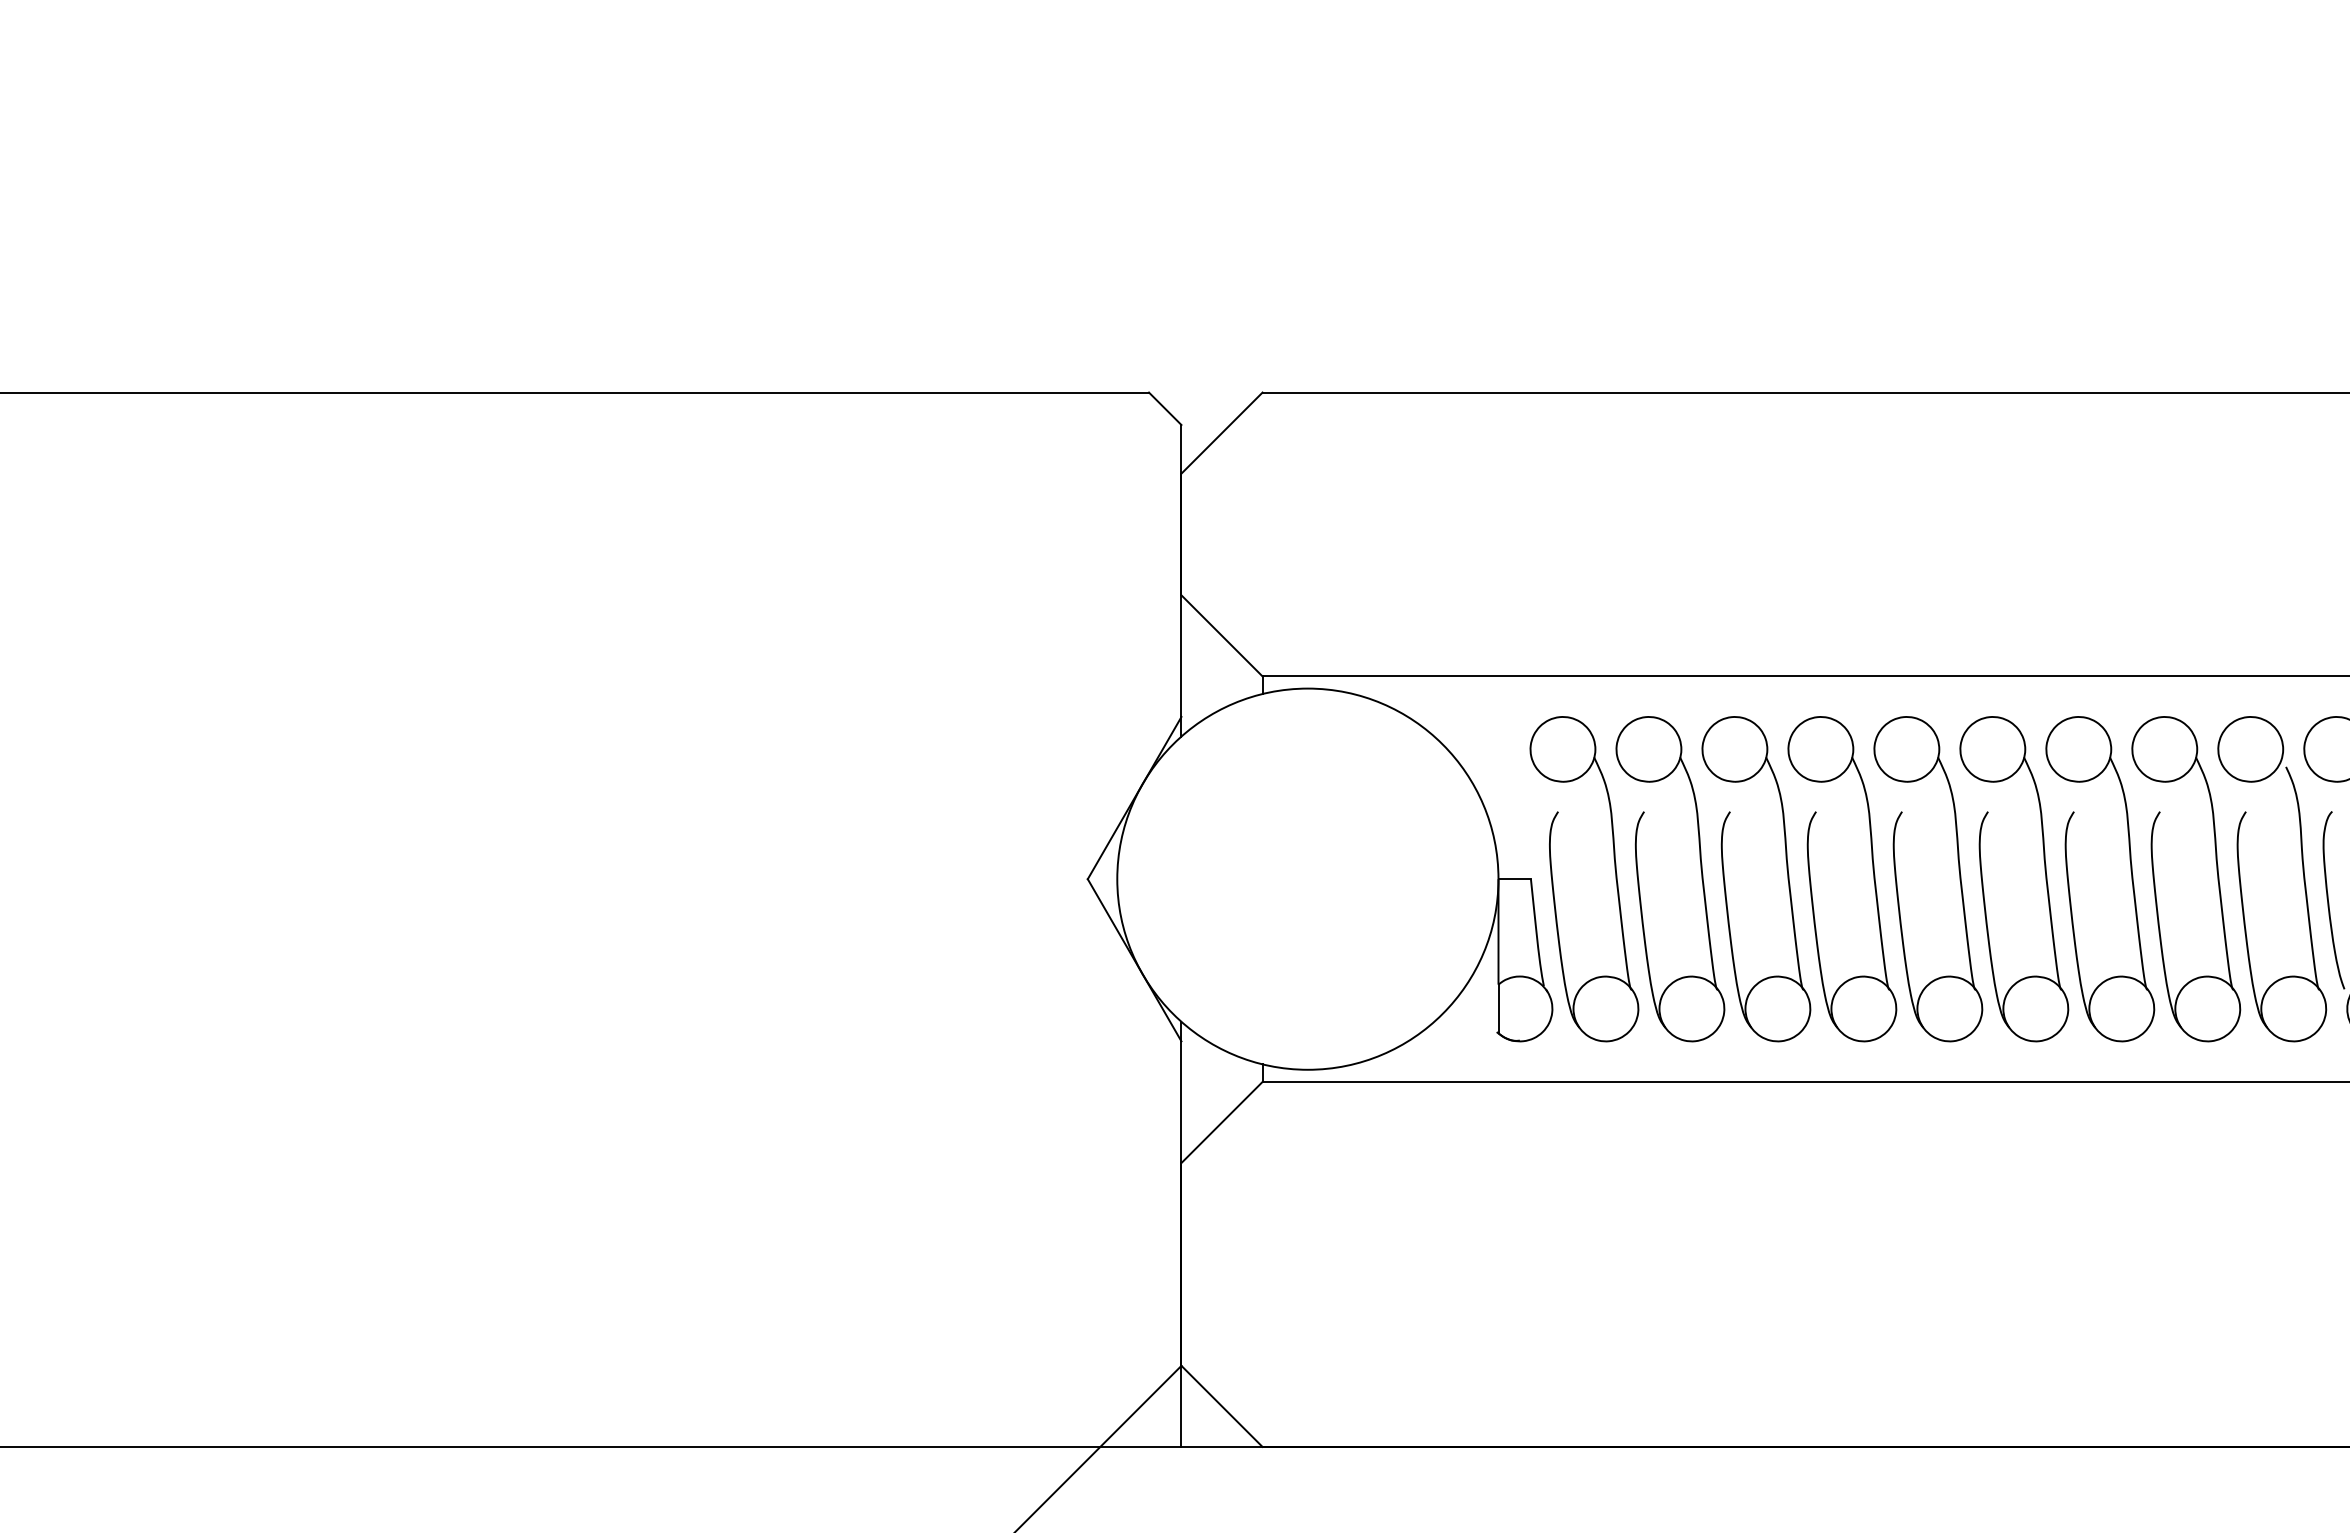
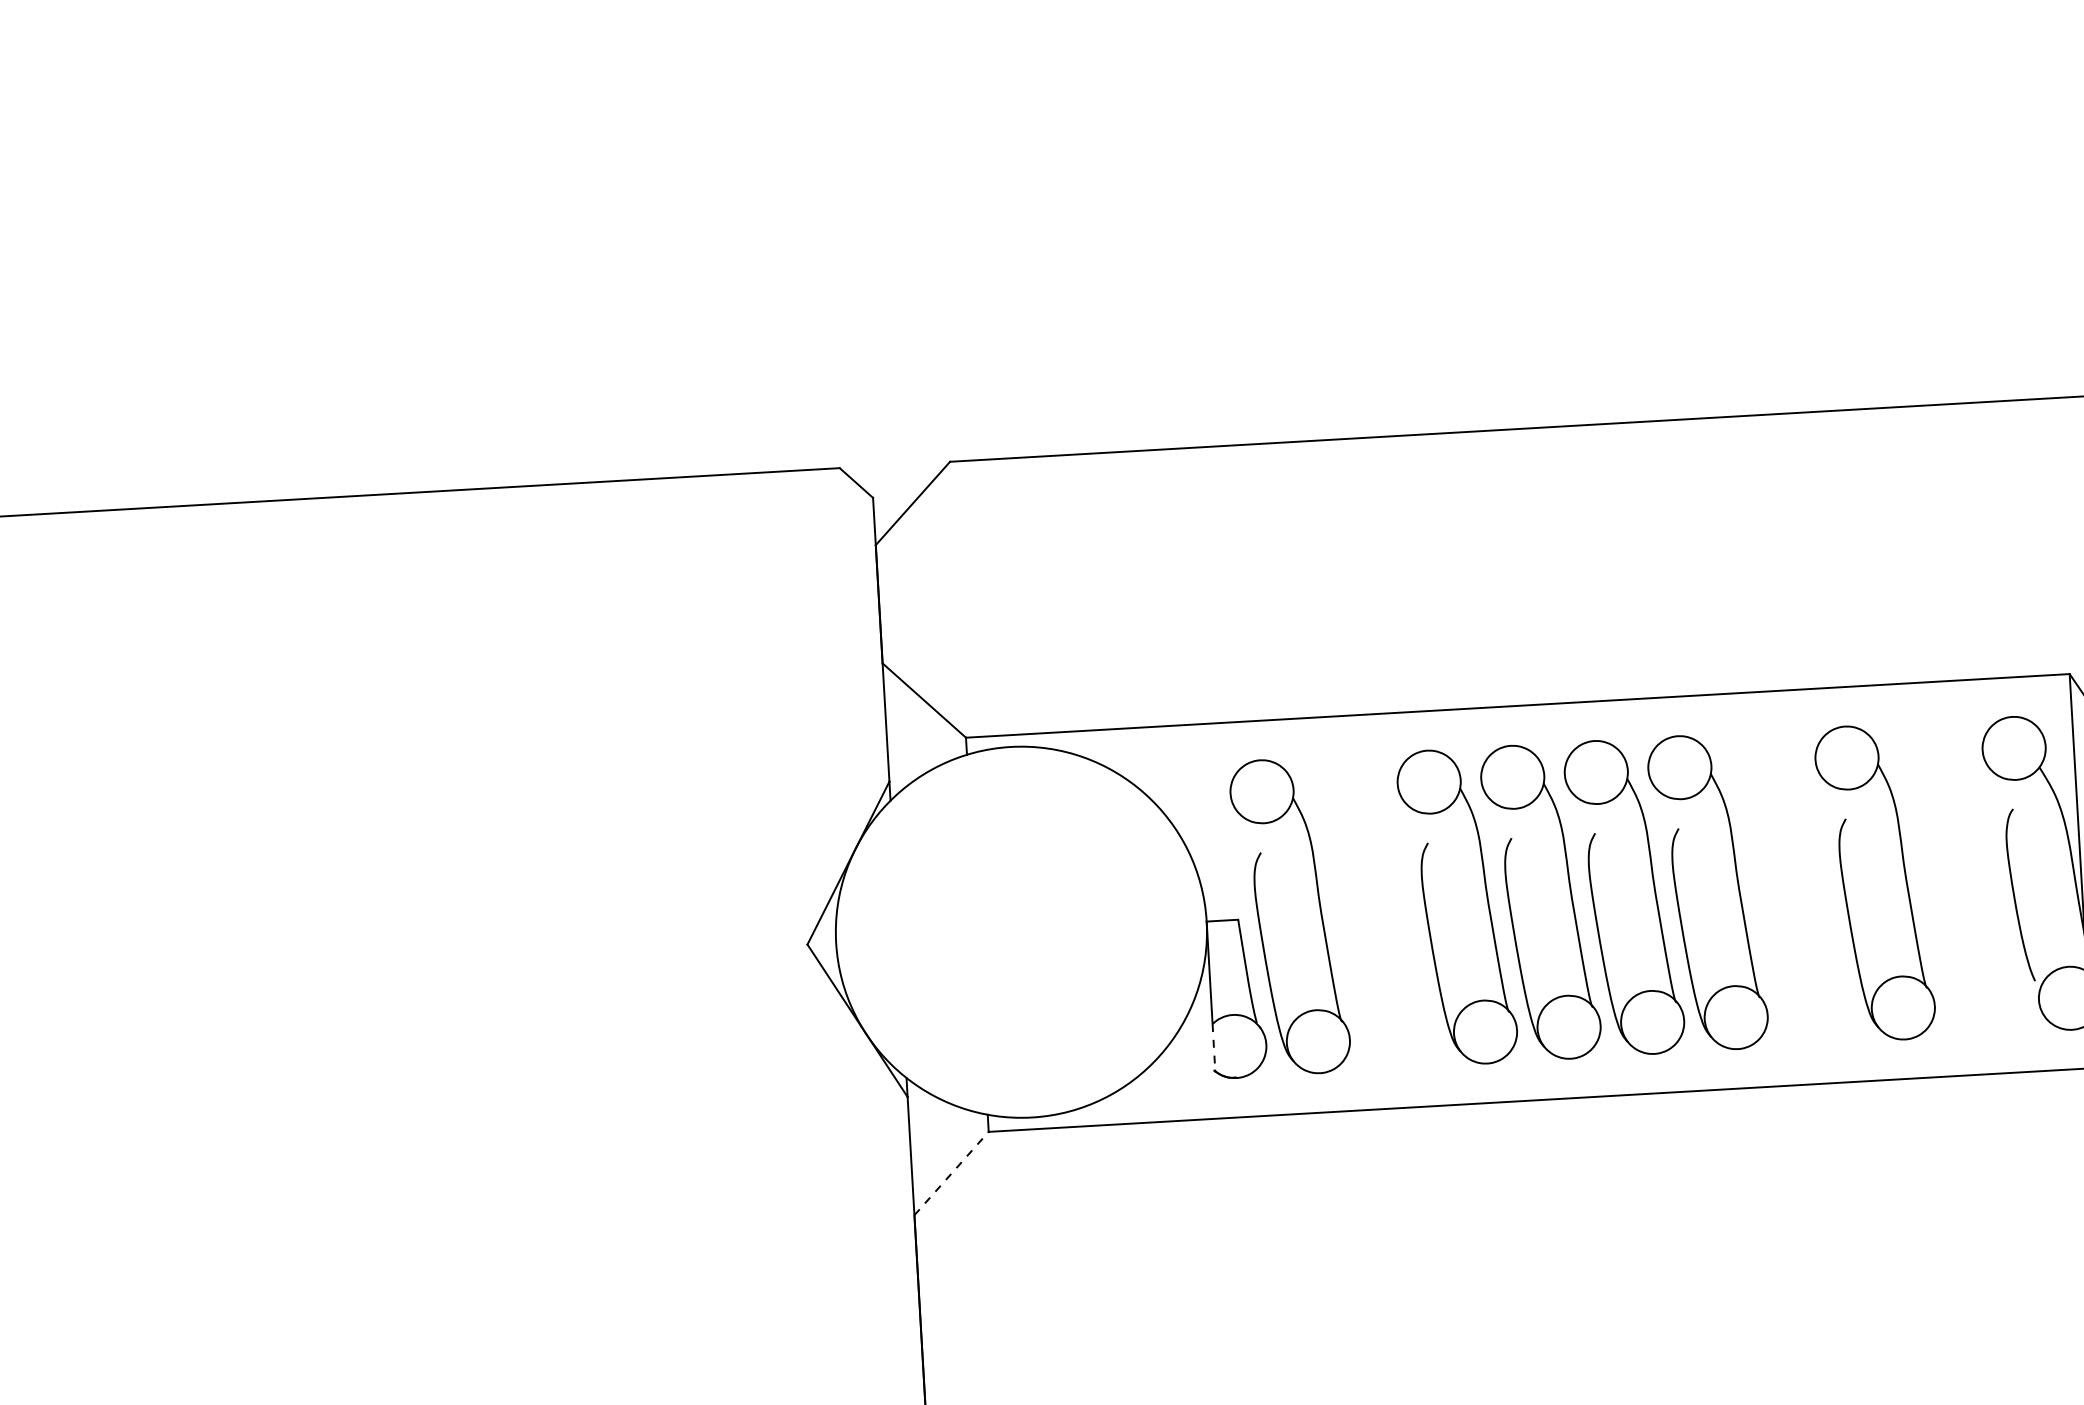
part: (2302, 872) -> (1987, 870), removed
part: (1701, 879) -> (1404, 910), removed
part: (2131, 879) -> (1821, 886), removed
line: (1498, 1009) -> (1213, 1048), solid -> dashed
line: (1222, 1122) -> (952, 1173), solid -> dashed

